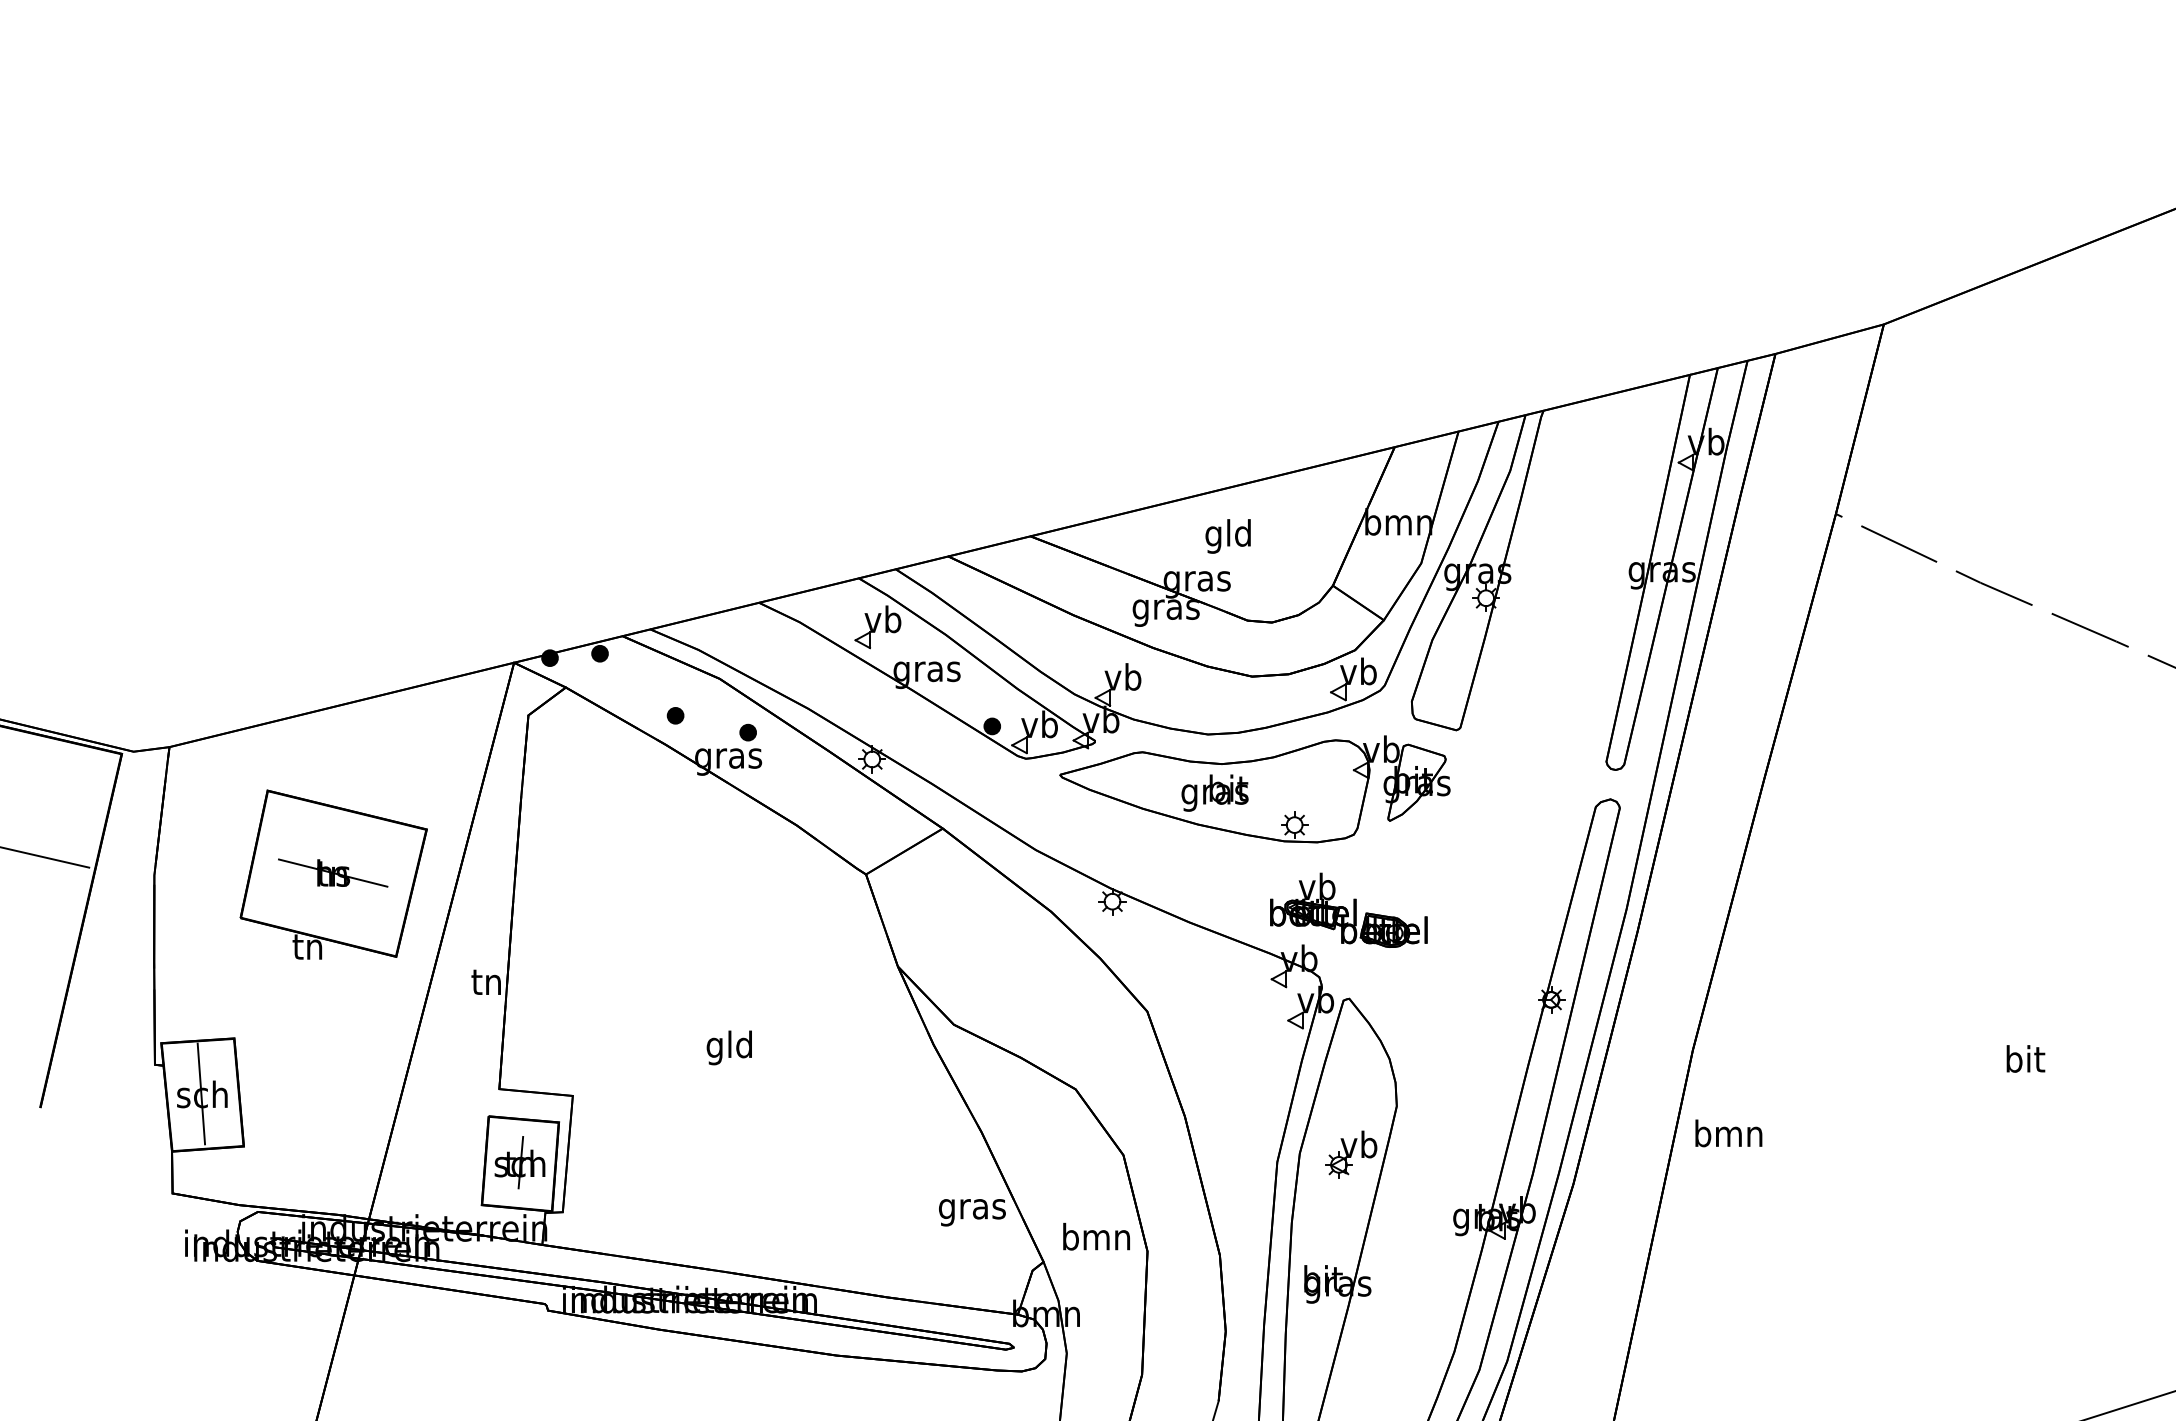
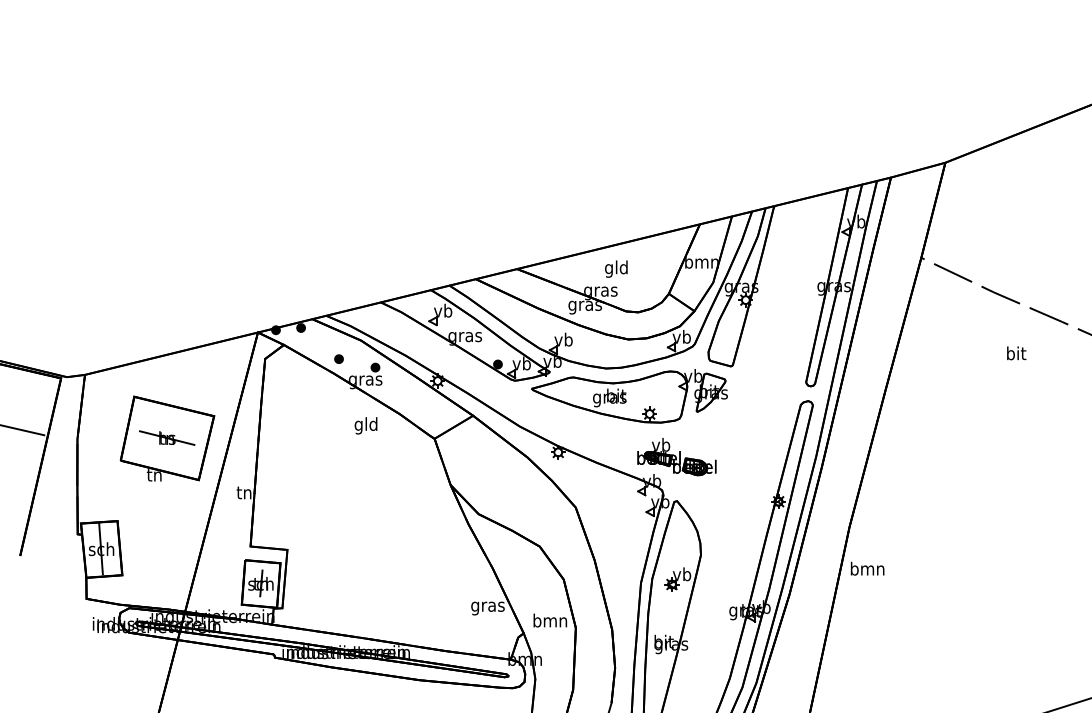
text: (728, 1047) -> (365, 425), moved
text: (2025, 1059) -> (1016, 353), moved

